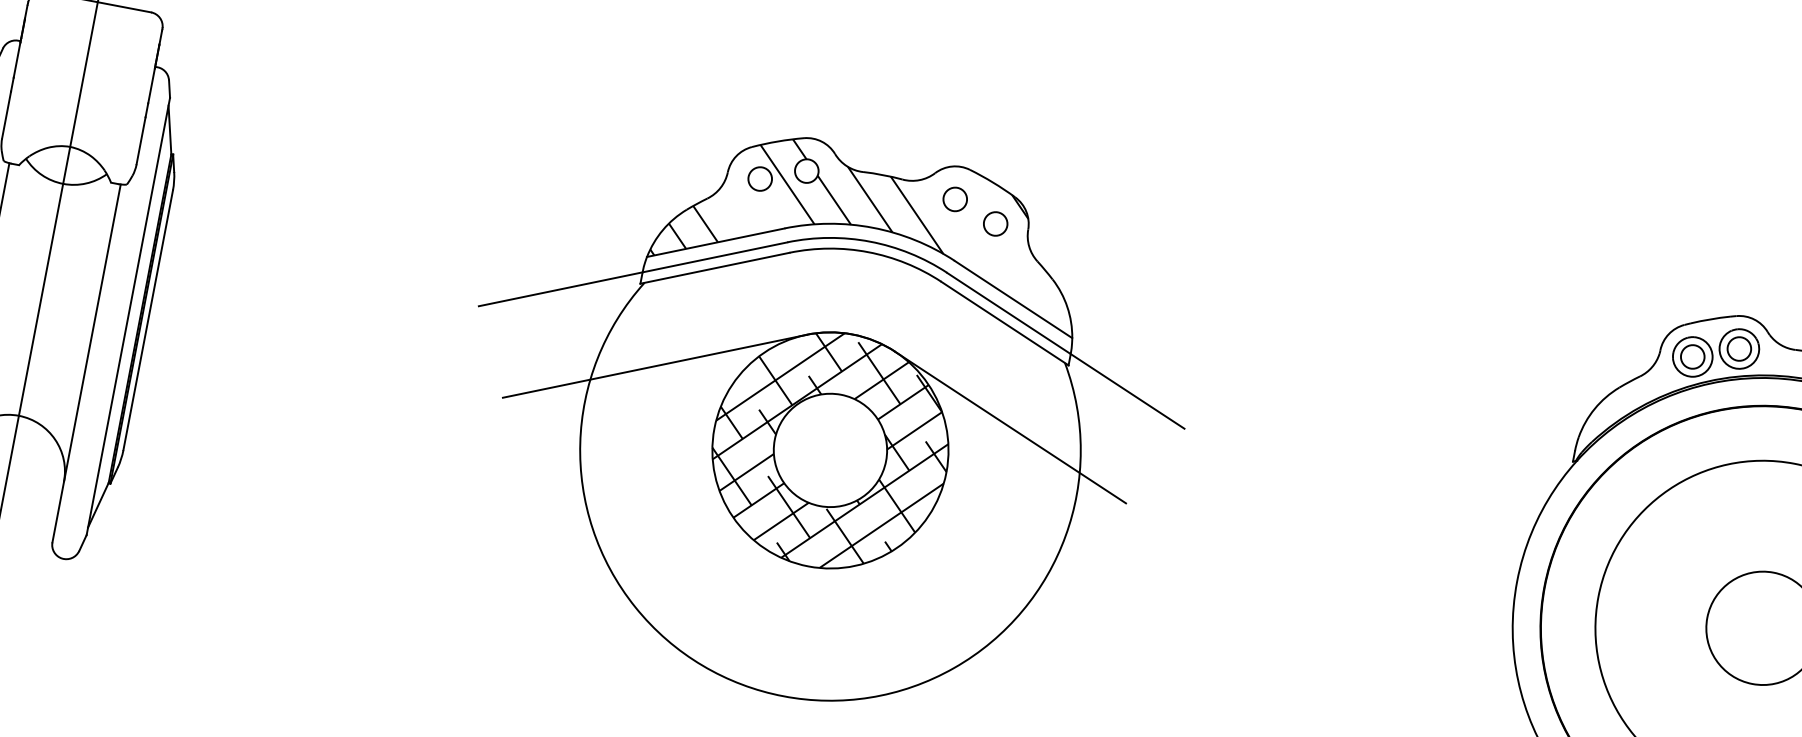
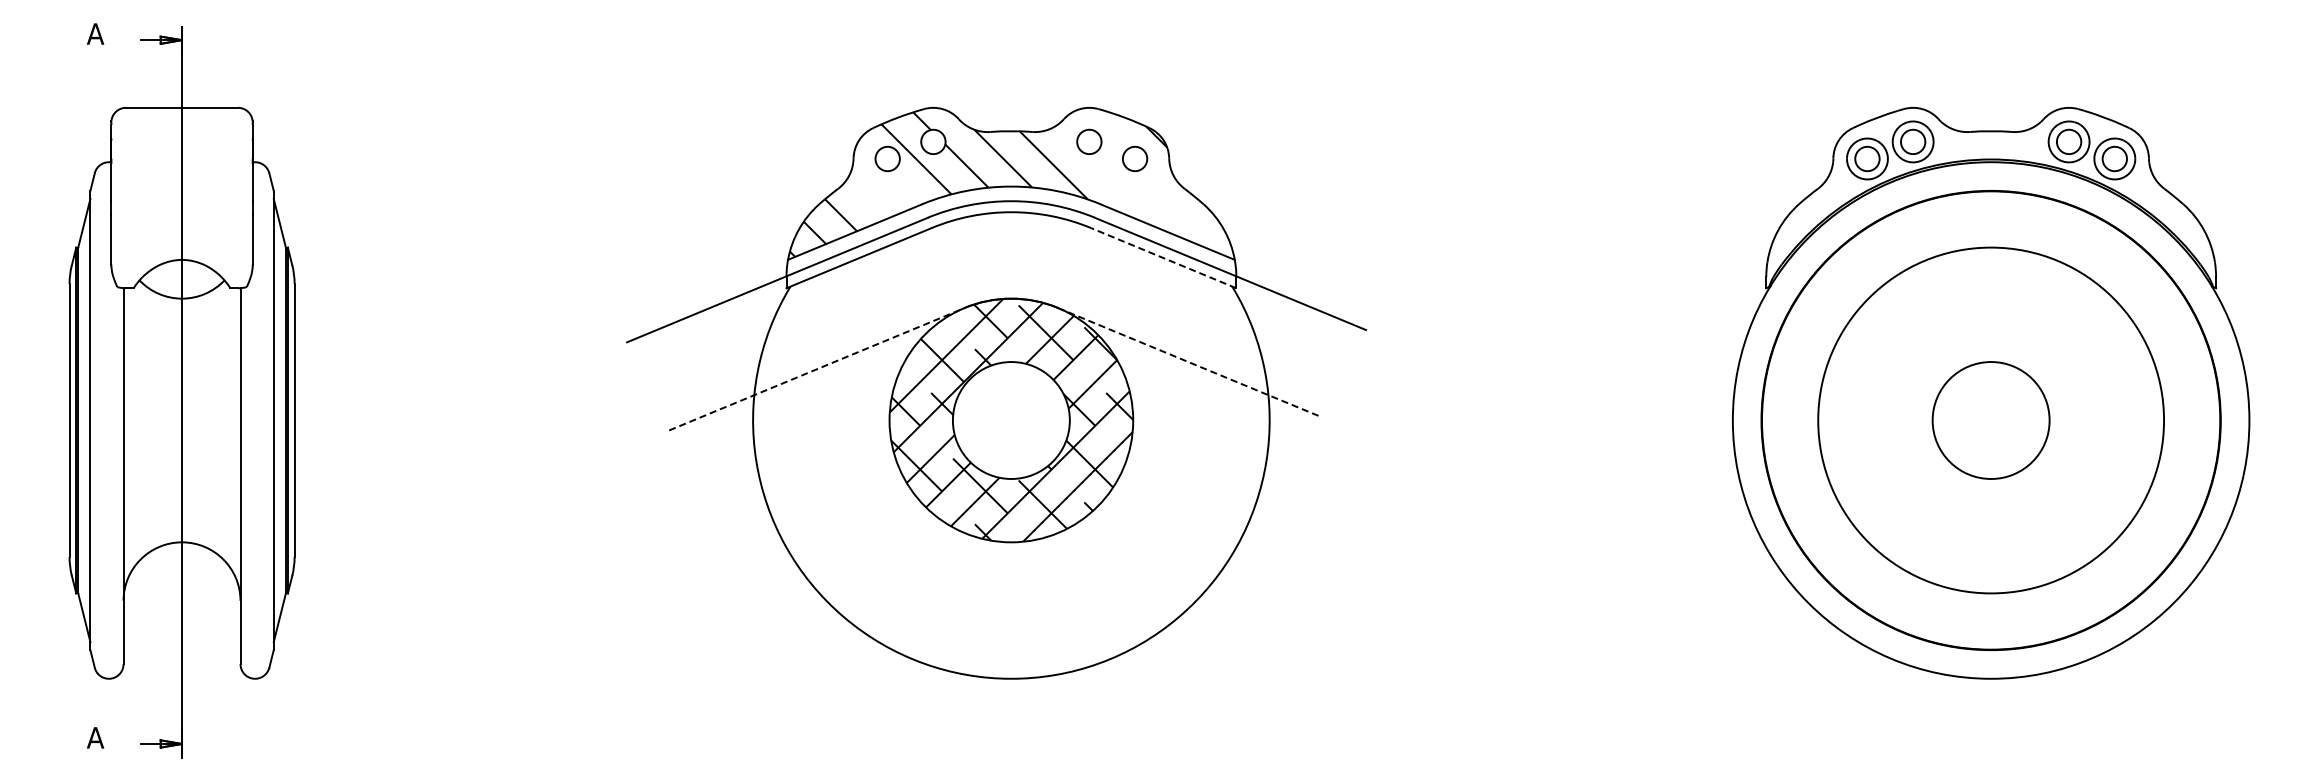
line: (1004, 323) -> (1163, 258), solid -> dashed
line: (654, 366) -> (816, 369), solid -> dashed
line: (1011, 427) -> (1190, 362), solid -> dashed

